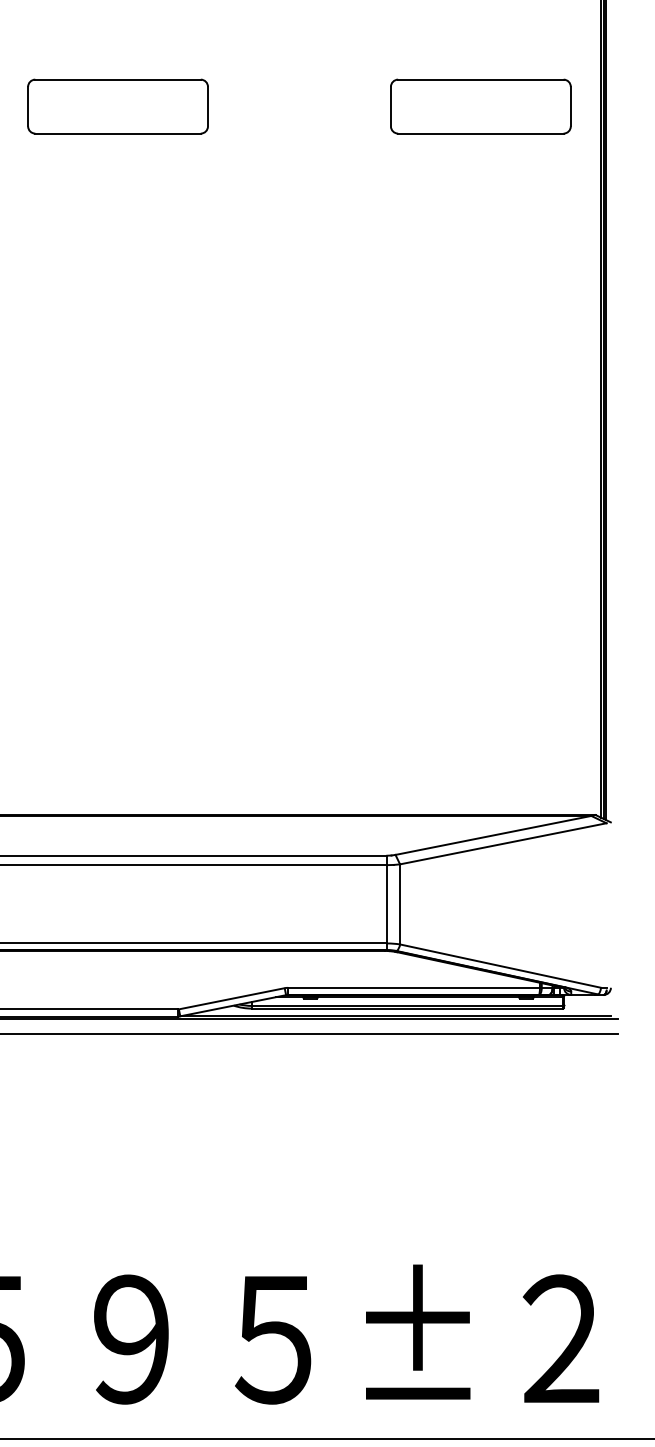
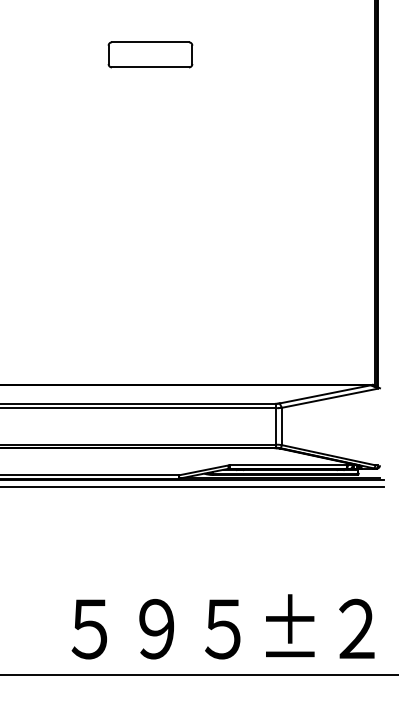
part: (480, 105) -> (319, 54), removed

